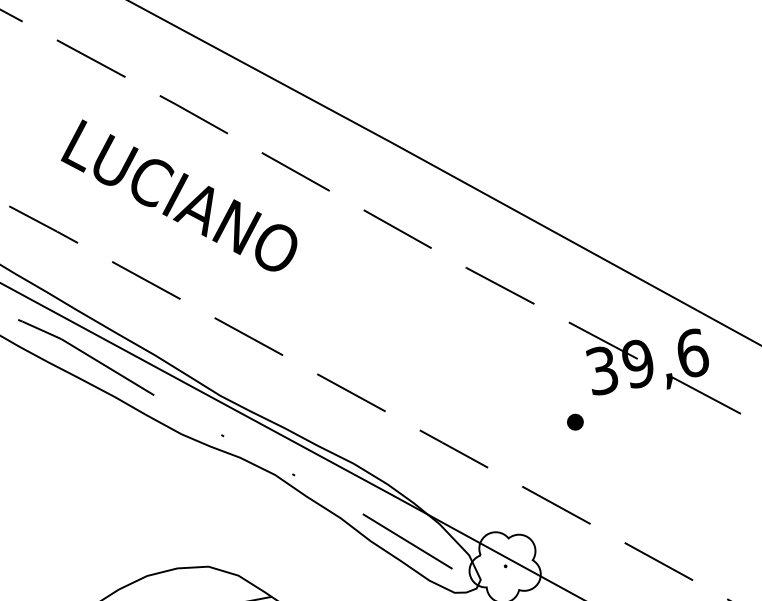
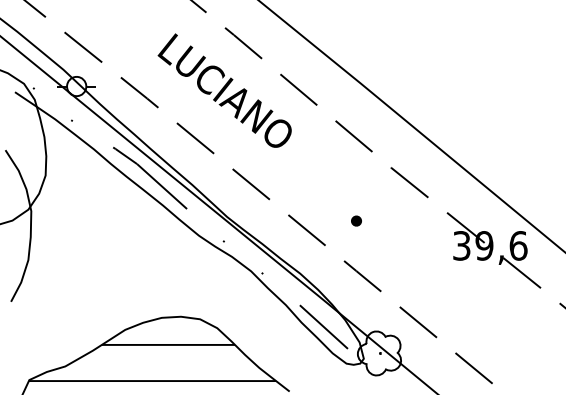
part: (575, 421) -> (356, 220), moved

